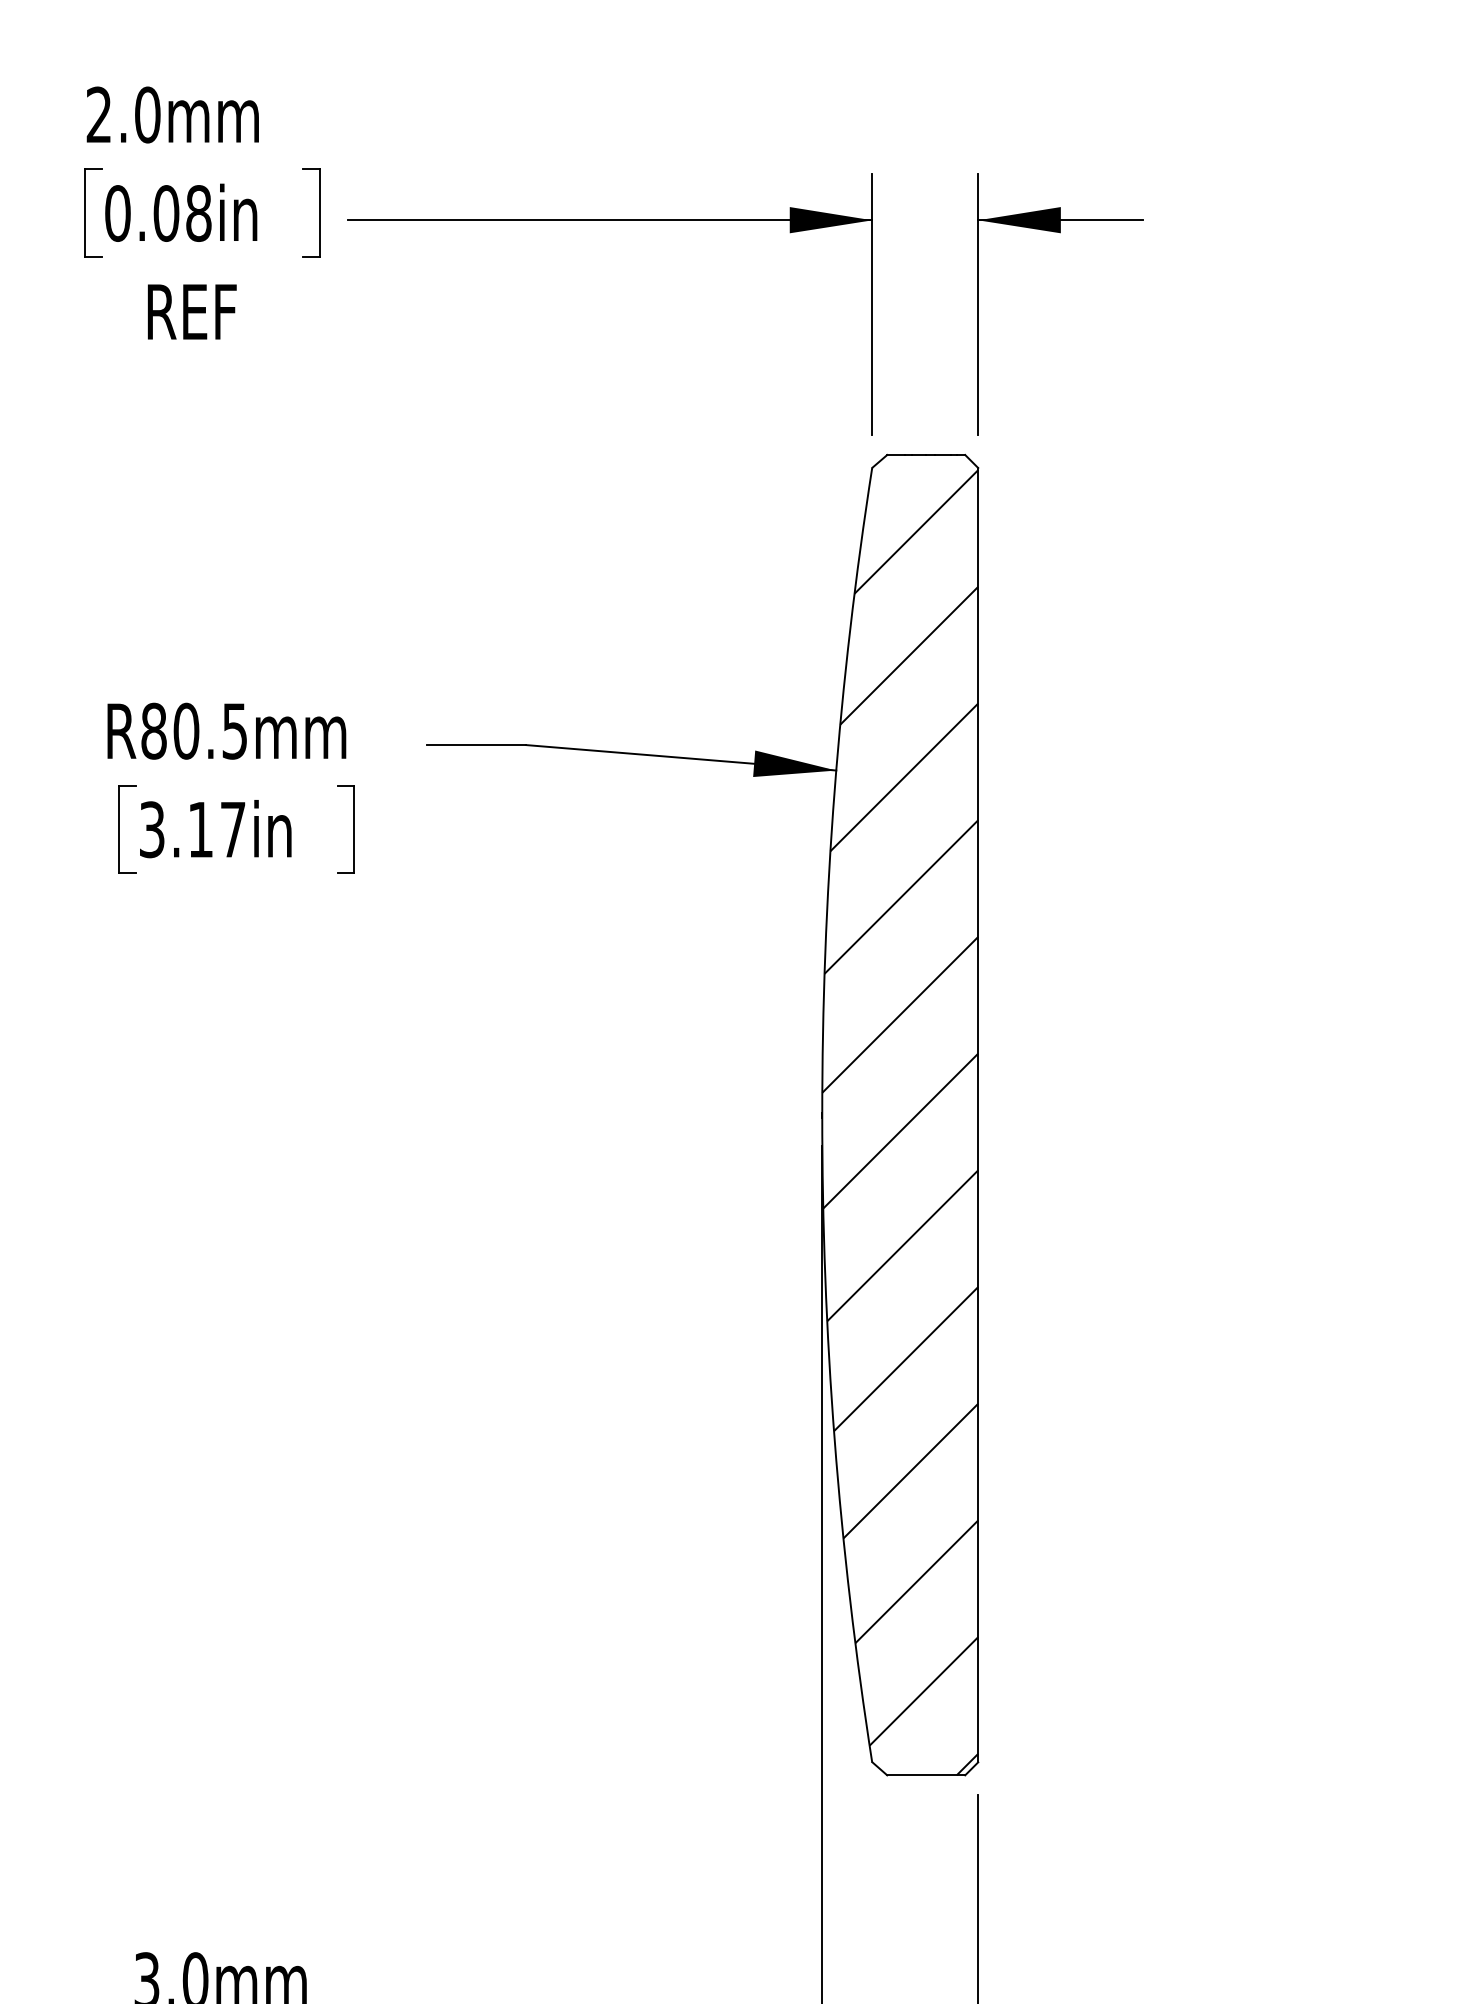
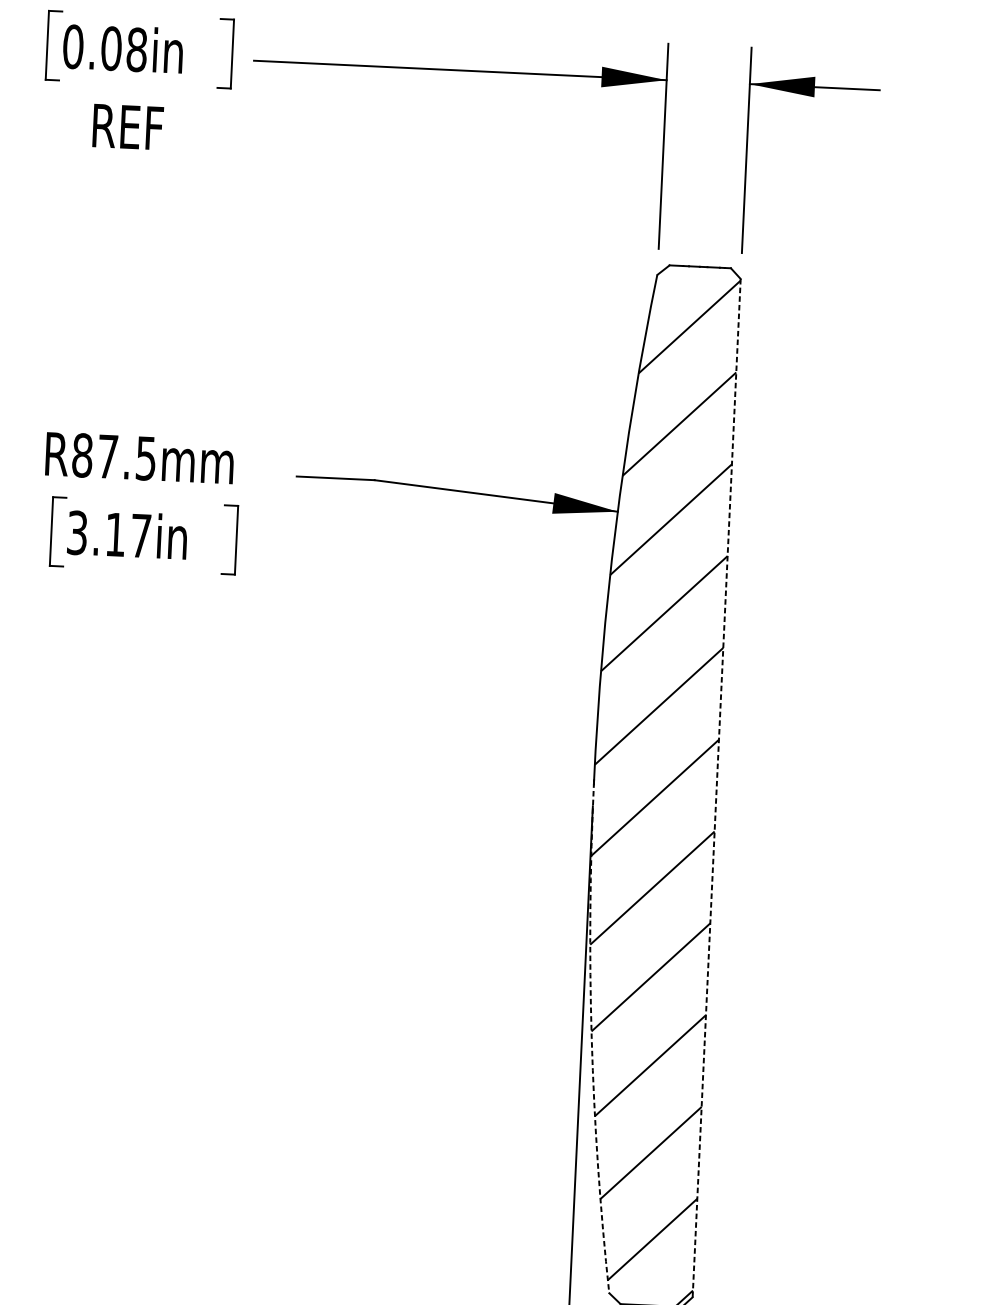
text: (186, 730) -> (108, 456), R80.5mm -> R87.5mm
line: (978, 1115) -> (716, 788), solid -> dashed
arc: (834, 1439) -> (591, 1037), solid -> dashed

